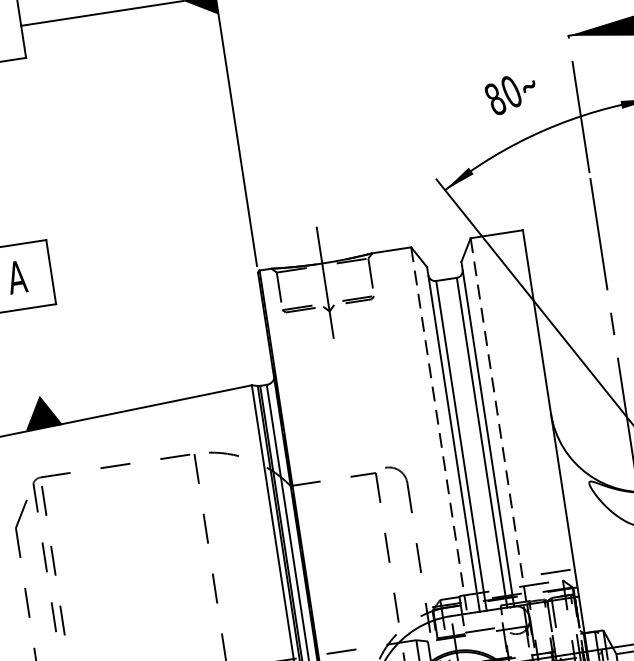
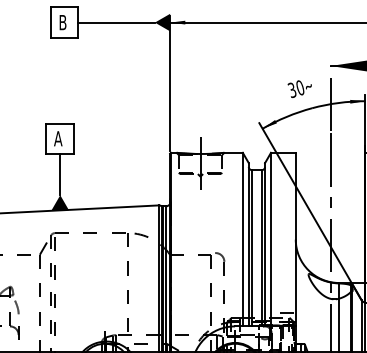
text: (493, 100) -> (291, 90), 80 -> 30
line: (33, 351) -> (60, 174), added
line: (499, 421) -> (271, 239), dashed -> solid
line: (438, 430) -> (242, 239), dashed -> solid

